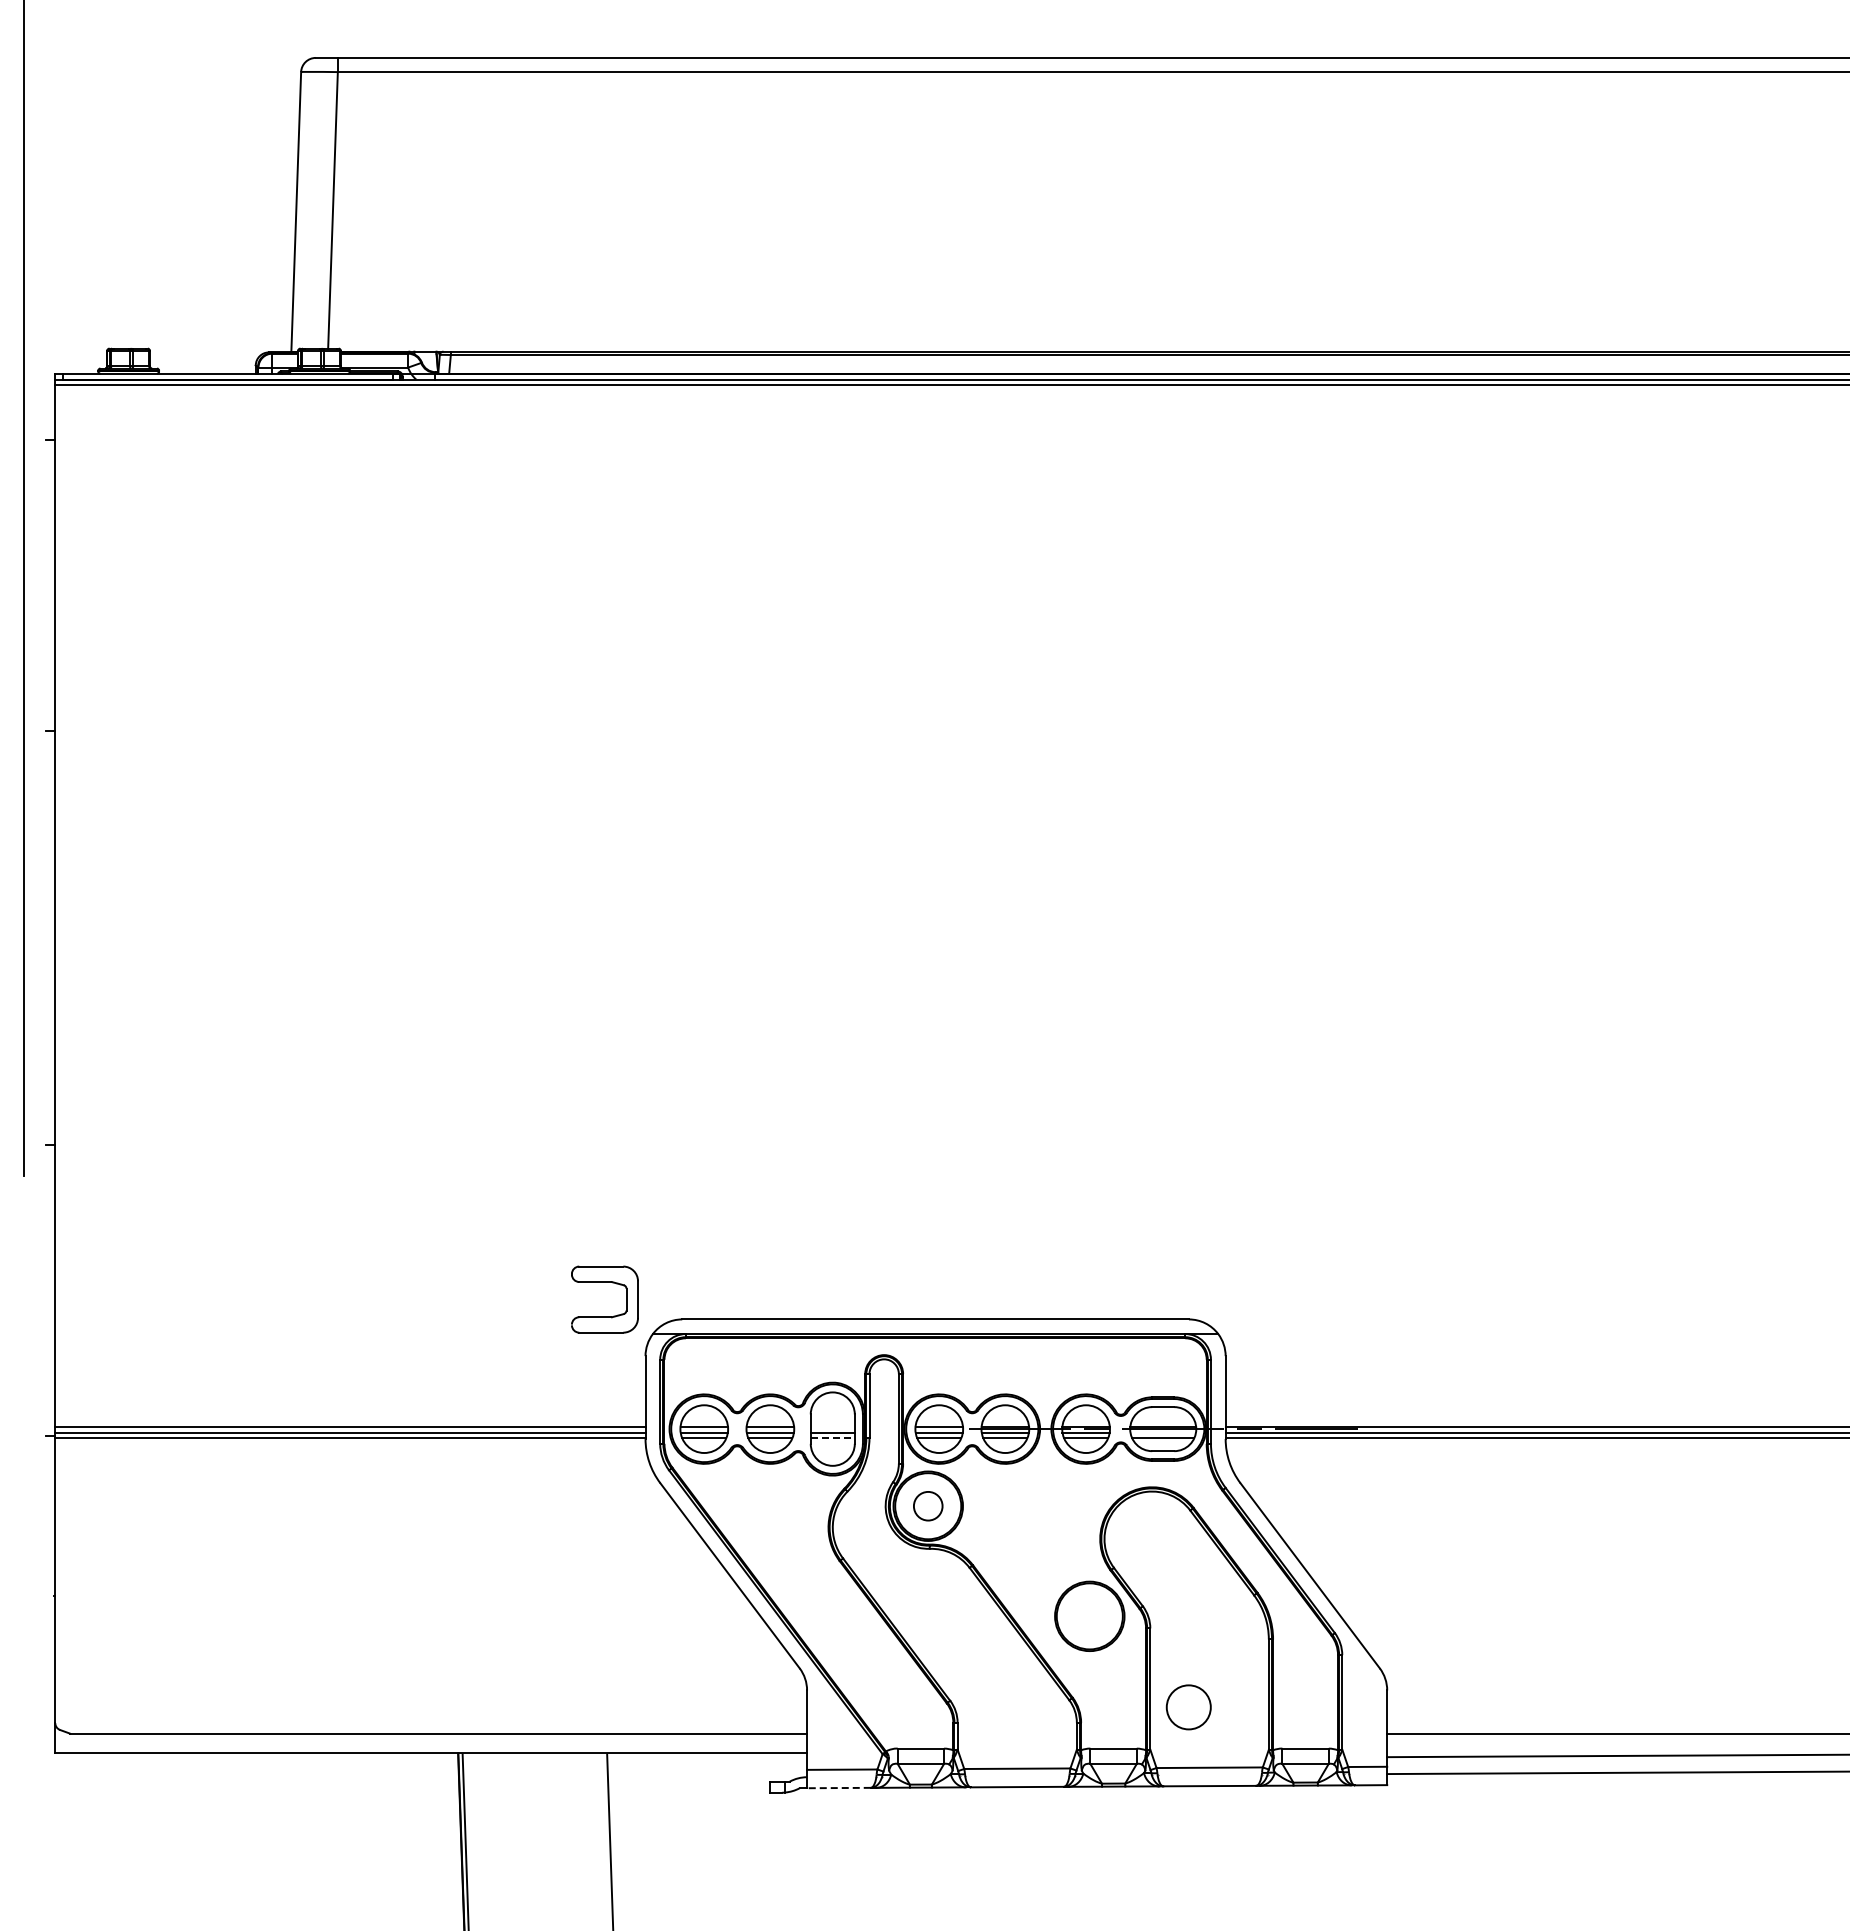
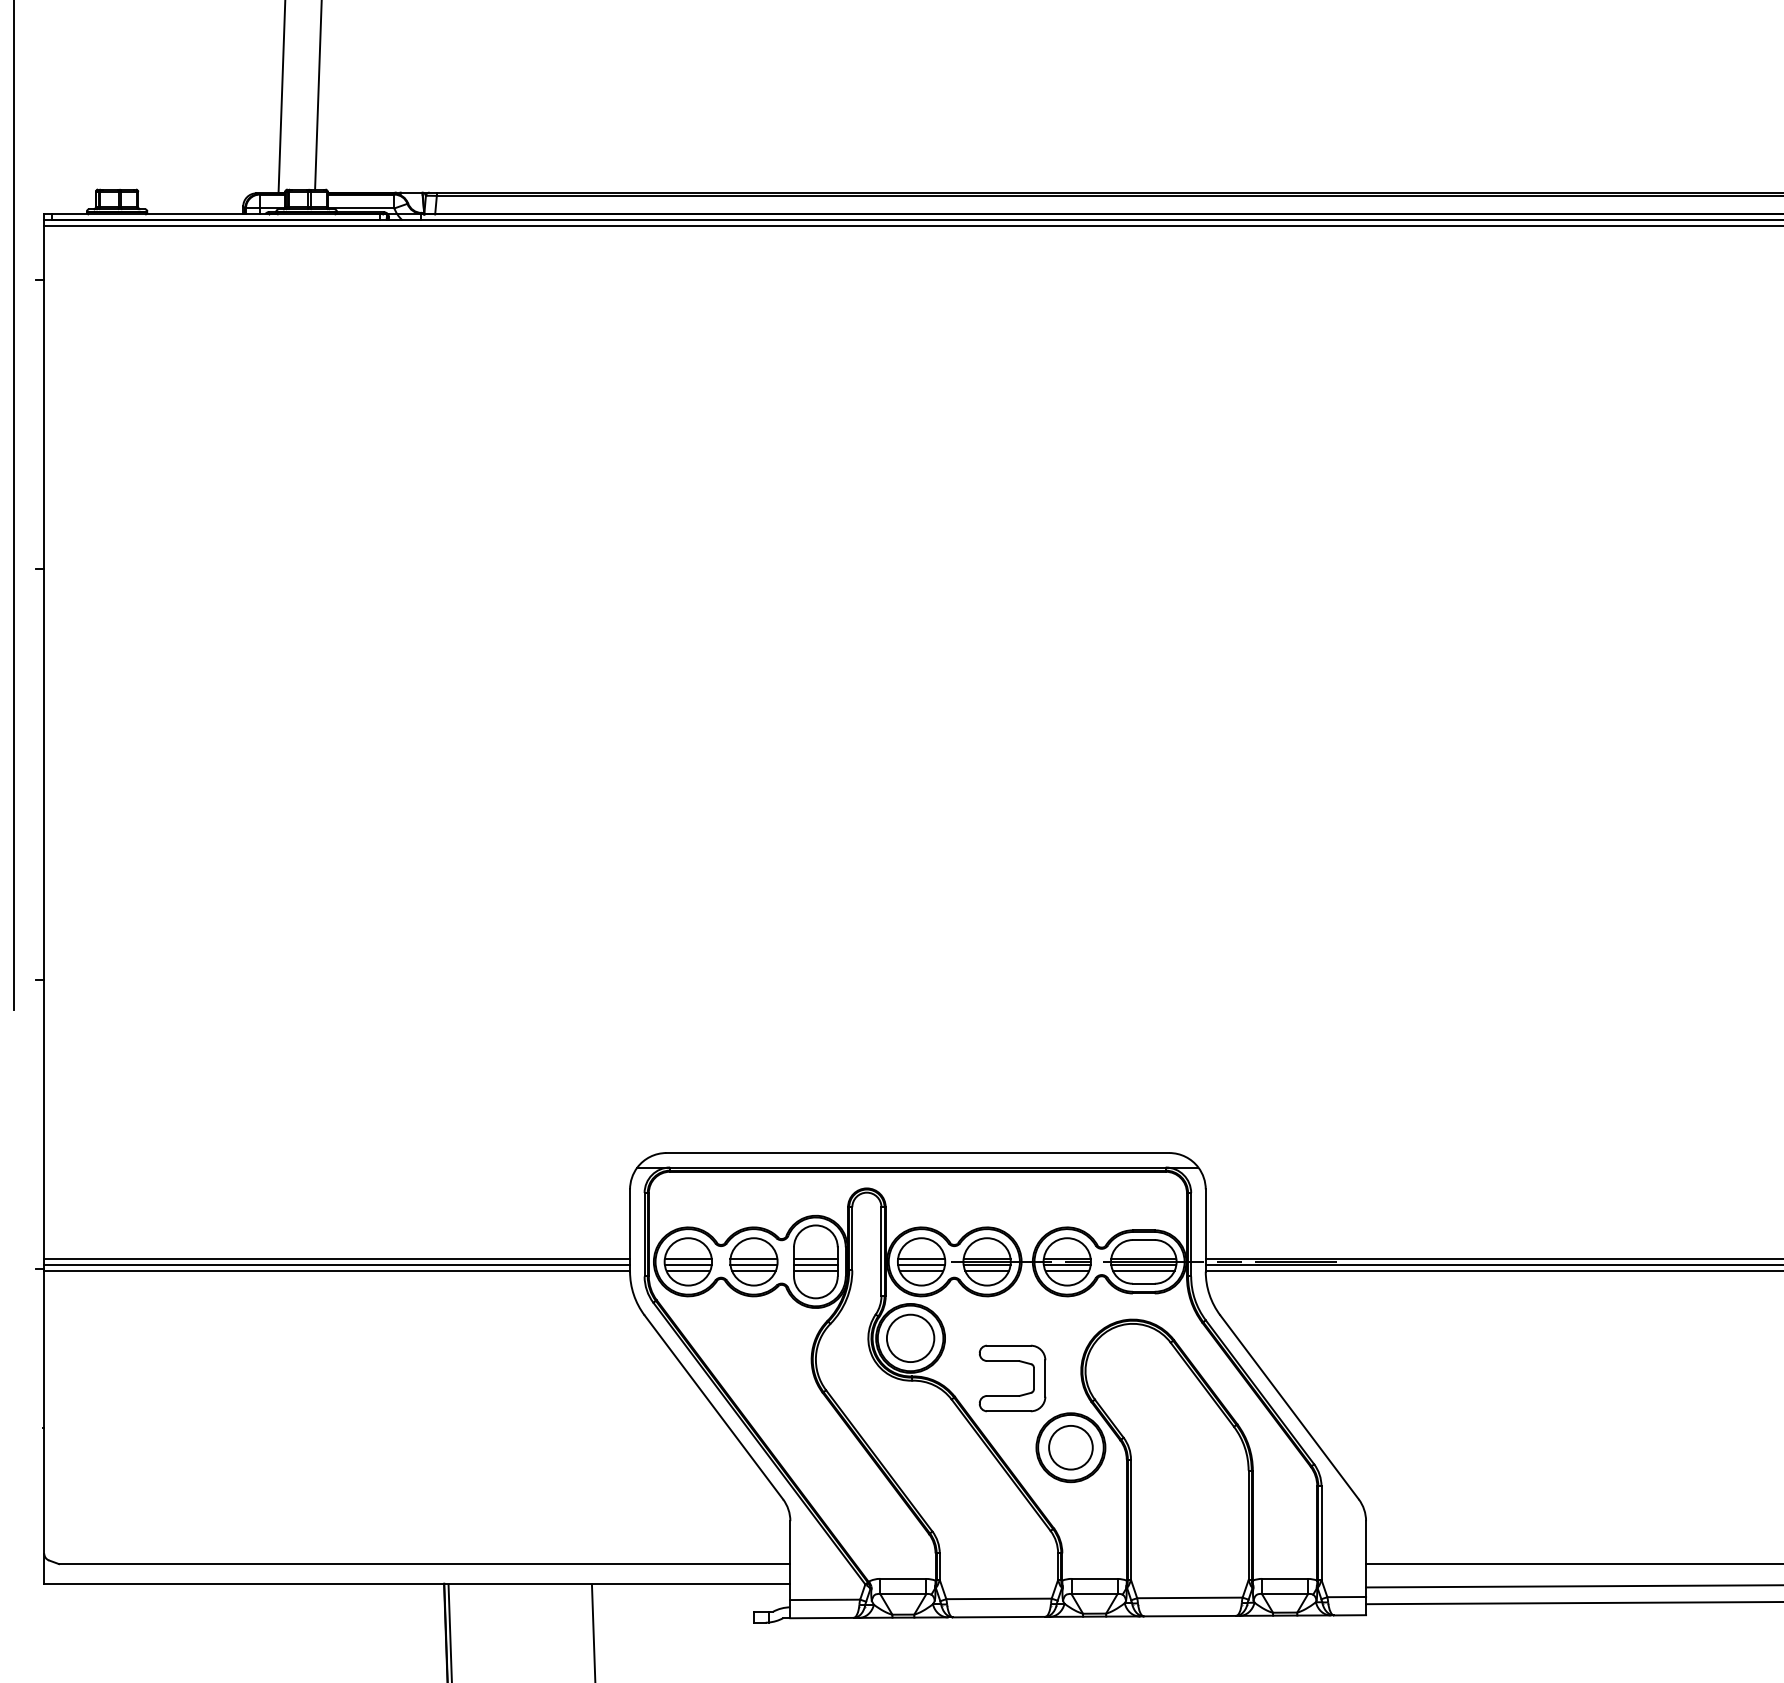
part: (604, 1282) -> (1012, 1361), moved
line: (832, 1426) -> (815, 1259), added
line: (1162, 1432) -> (1143, 1265), added
line: (833, 1438) -> (816, 1271), dashed -> solid
circle: (928, 1506) -> (910, 1338), size x1.67
circle: (1188, 1707) -> (1070, 1447), moved
line: (838, 1788) -> (821, 1618), dashed -> solid

